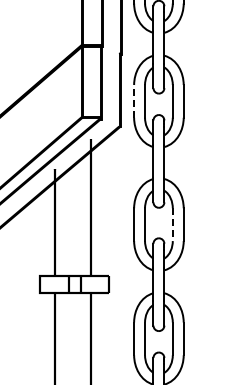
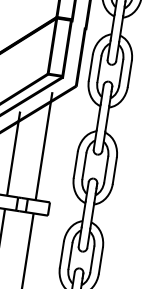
line: (134, 100) -> (91, 67), dashed -> solid
line: (172, 225) -> (105, 170), dashed -> solid

